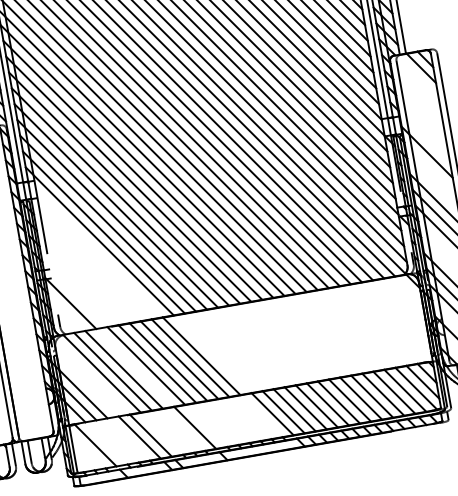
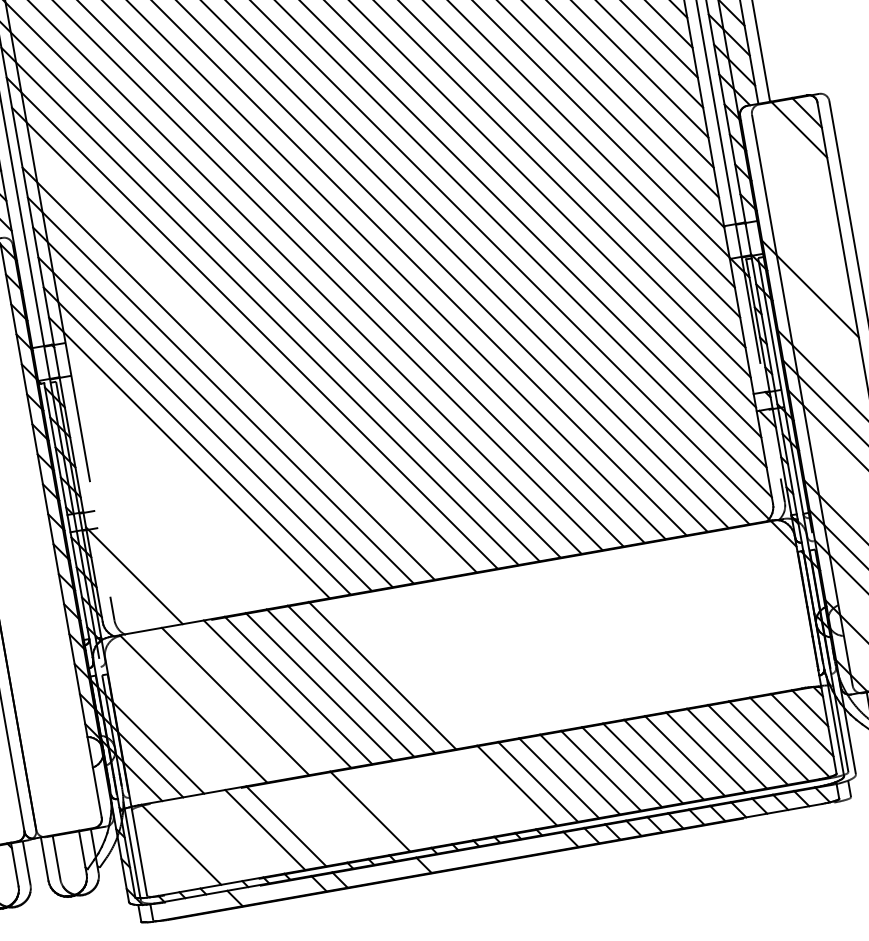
line: (124, 187) -> (236, 355), removed
line: (112, 371) -> (213, 704), removed

